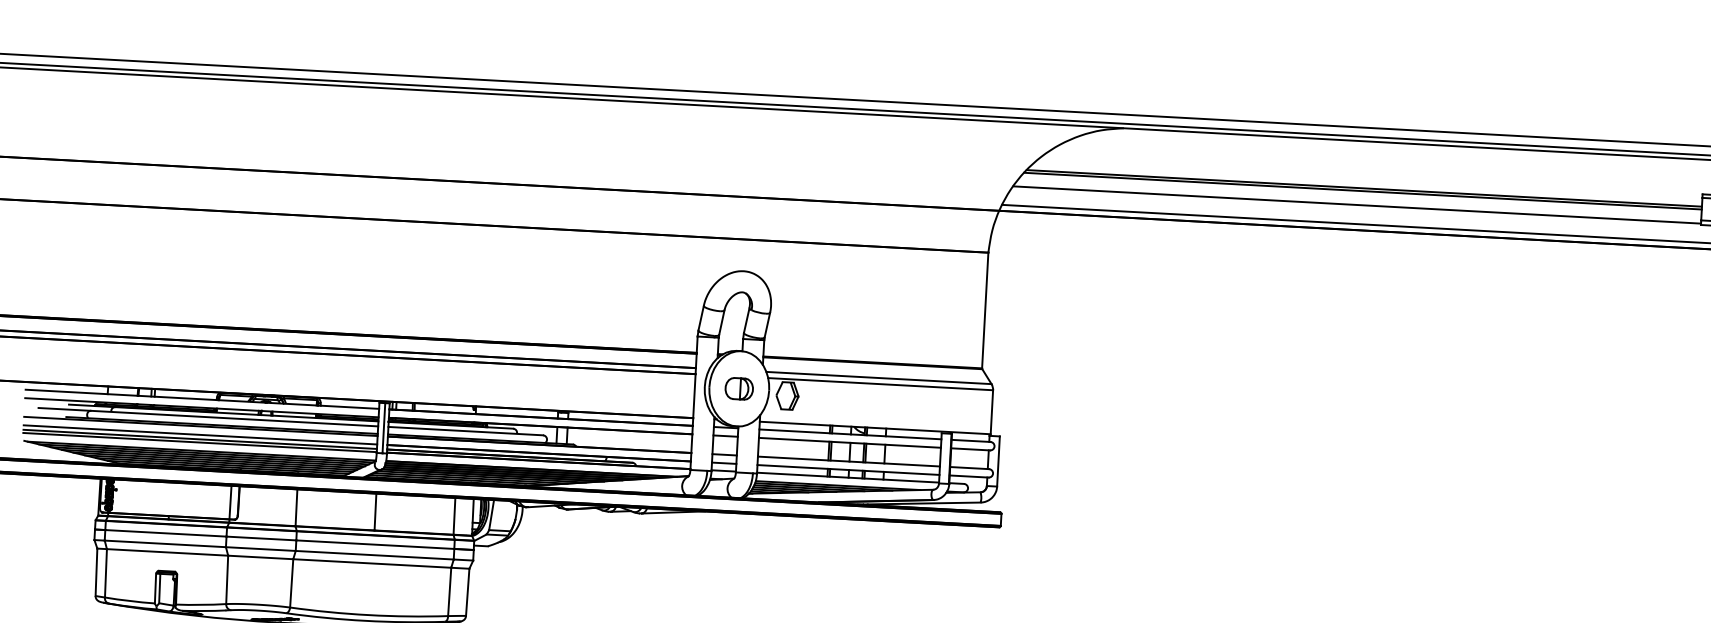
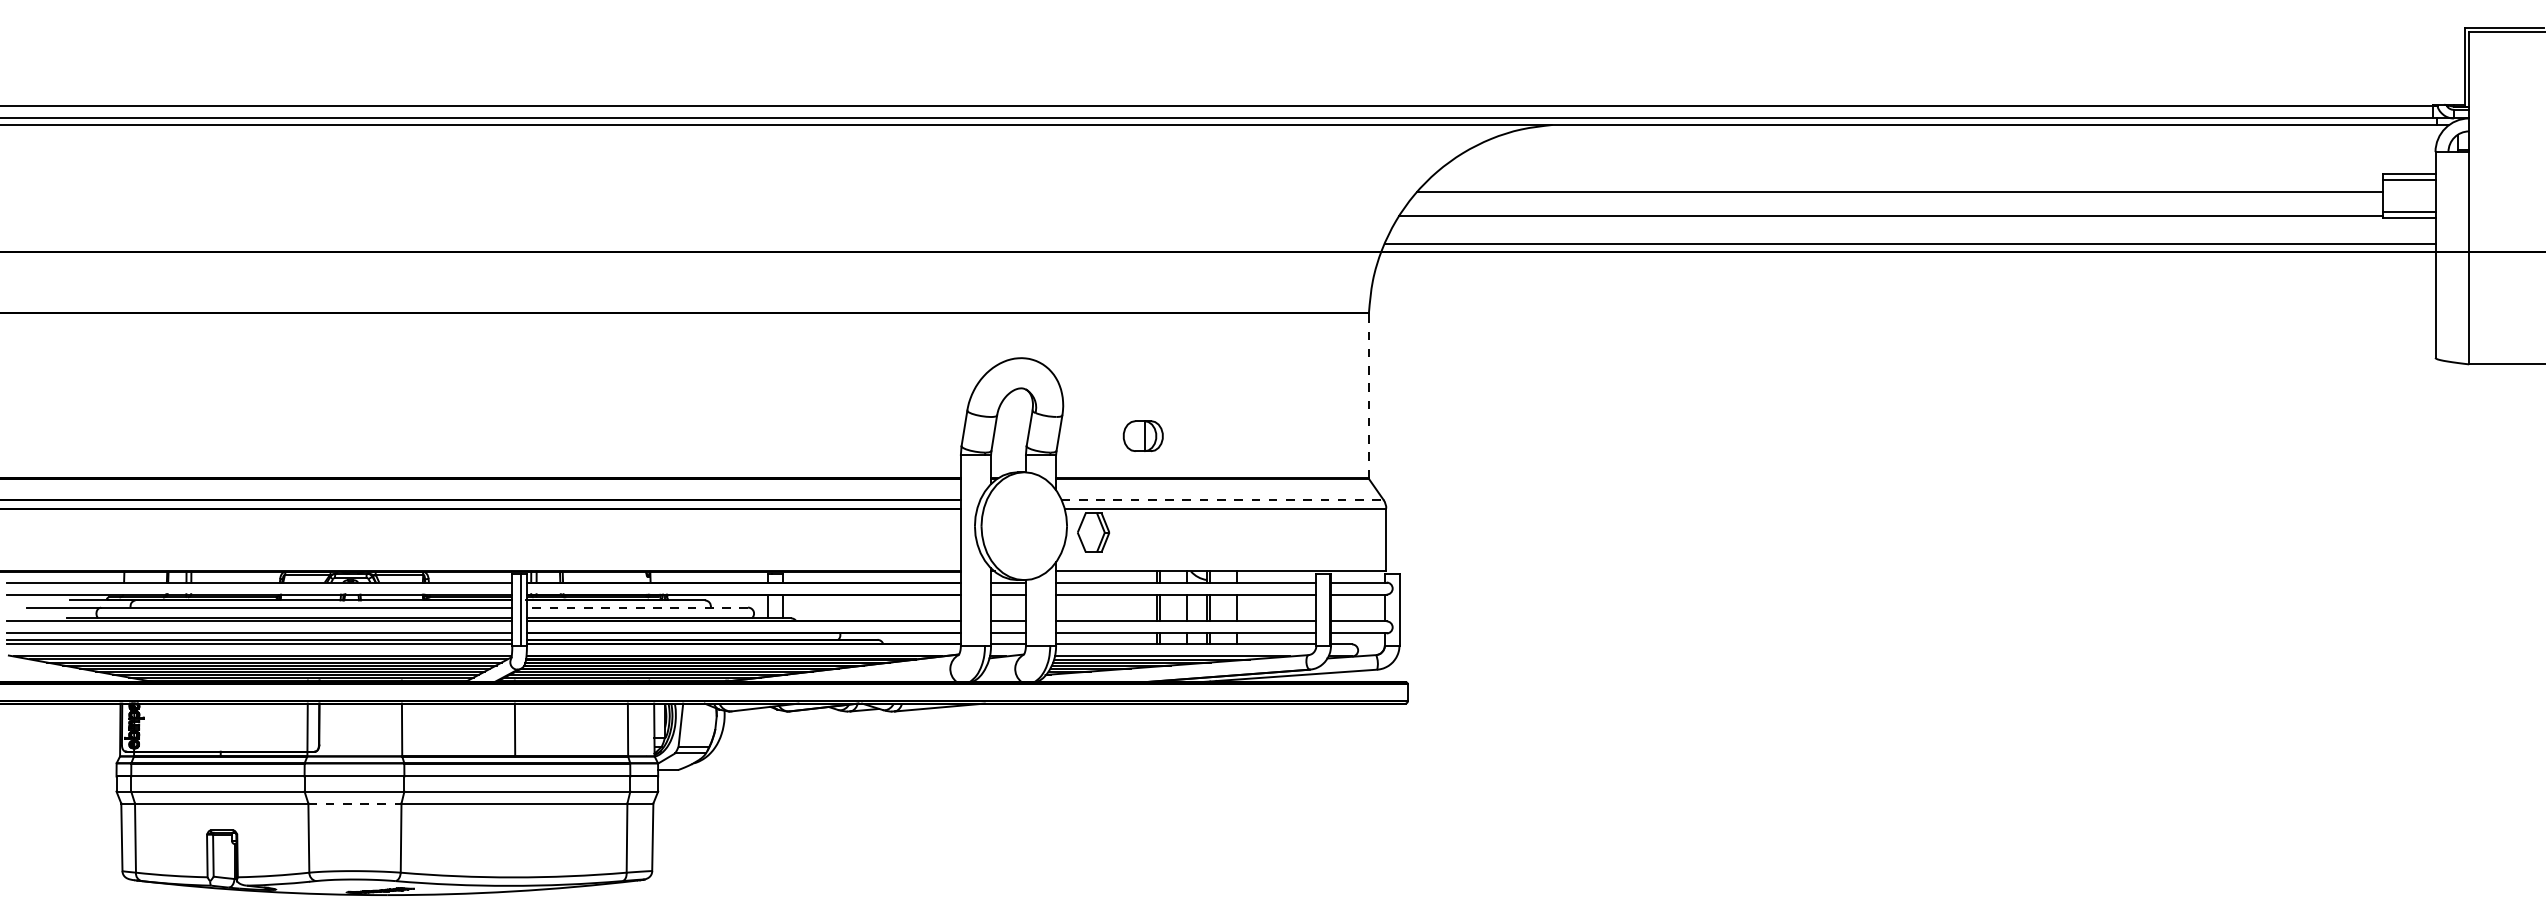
line: (1362, 191) -> (1897, 196), removed
line: (984, 310) -> (1368, 395), solid -> dashed
line: (878, 377) -> (1222, 499), solid -> dashed
part: (738, 389) -> (1142, 436), moved
line: (465, 431) -> (637, 607), solid -> dashed
line: (260, 557) -> (354, 803), solid -> dashed

